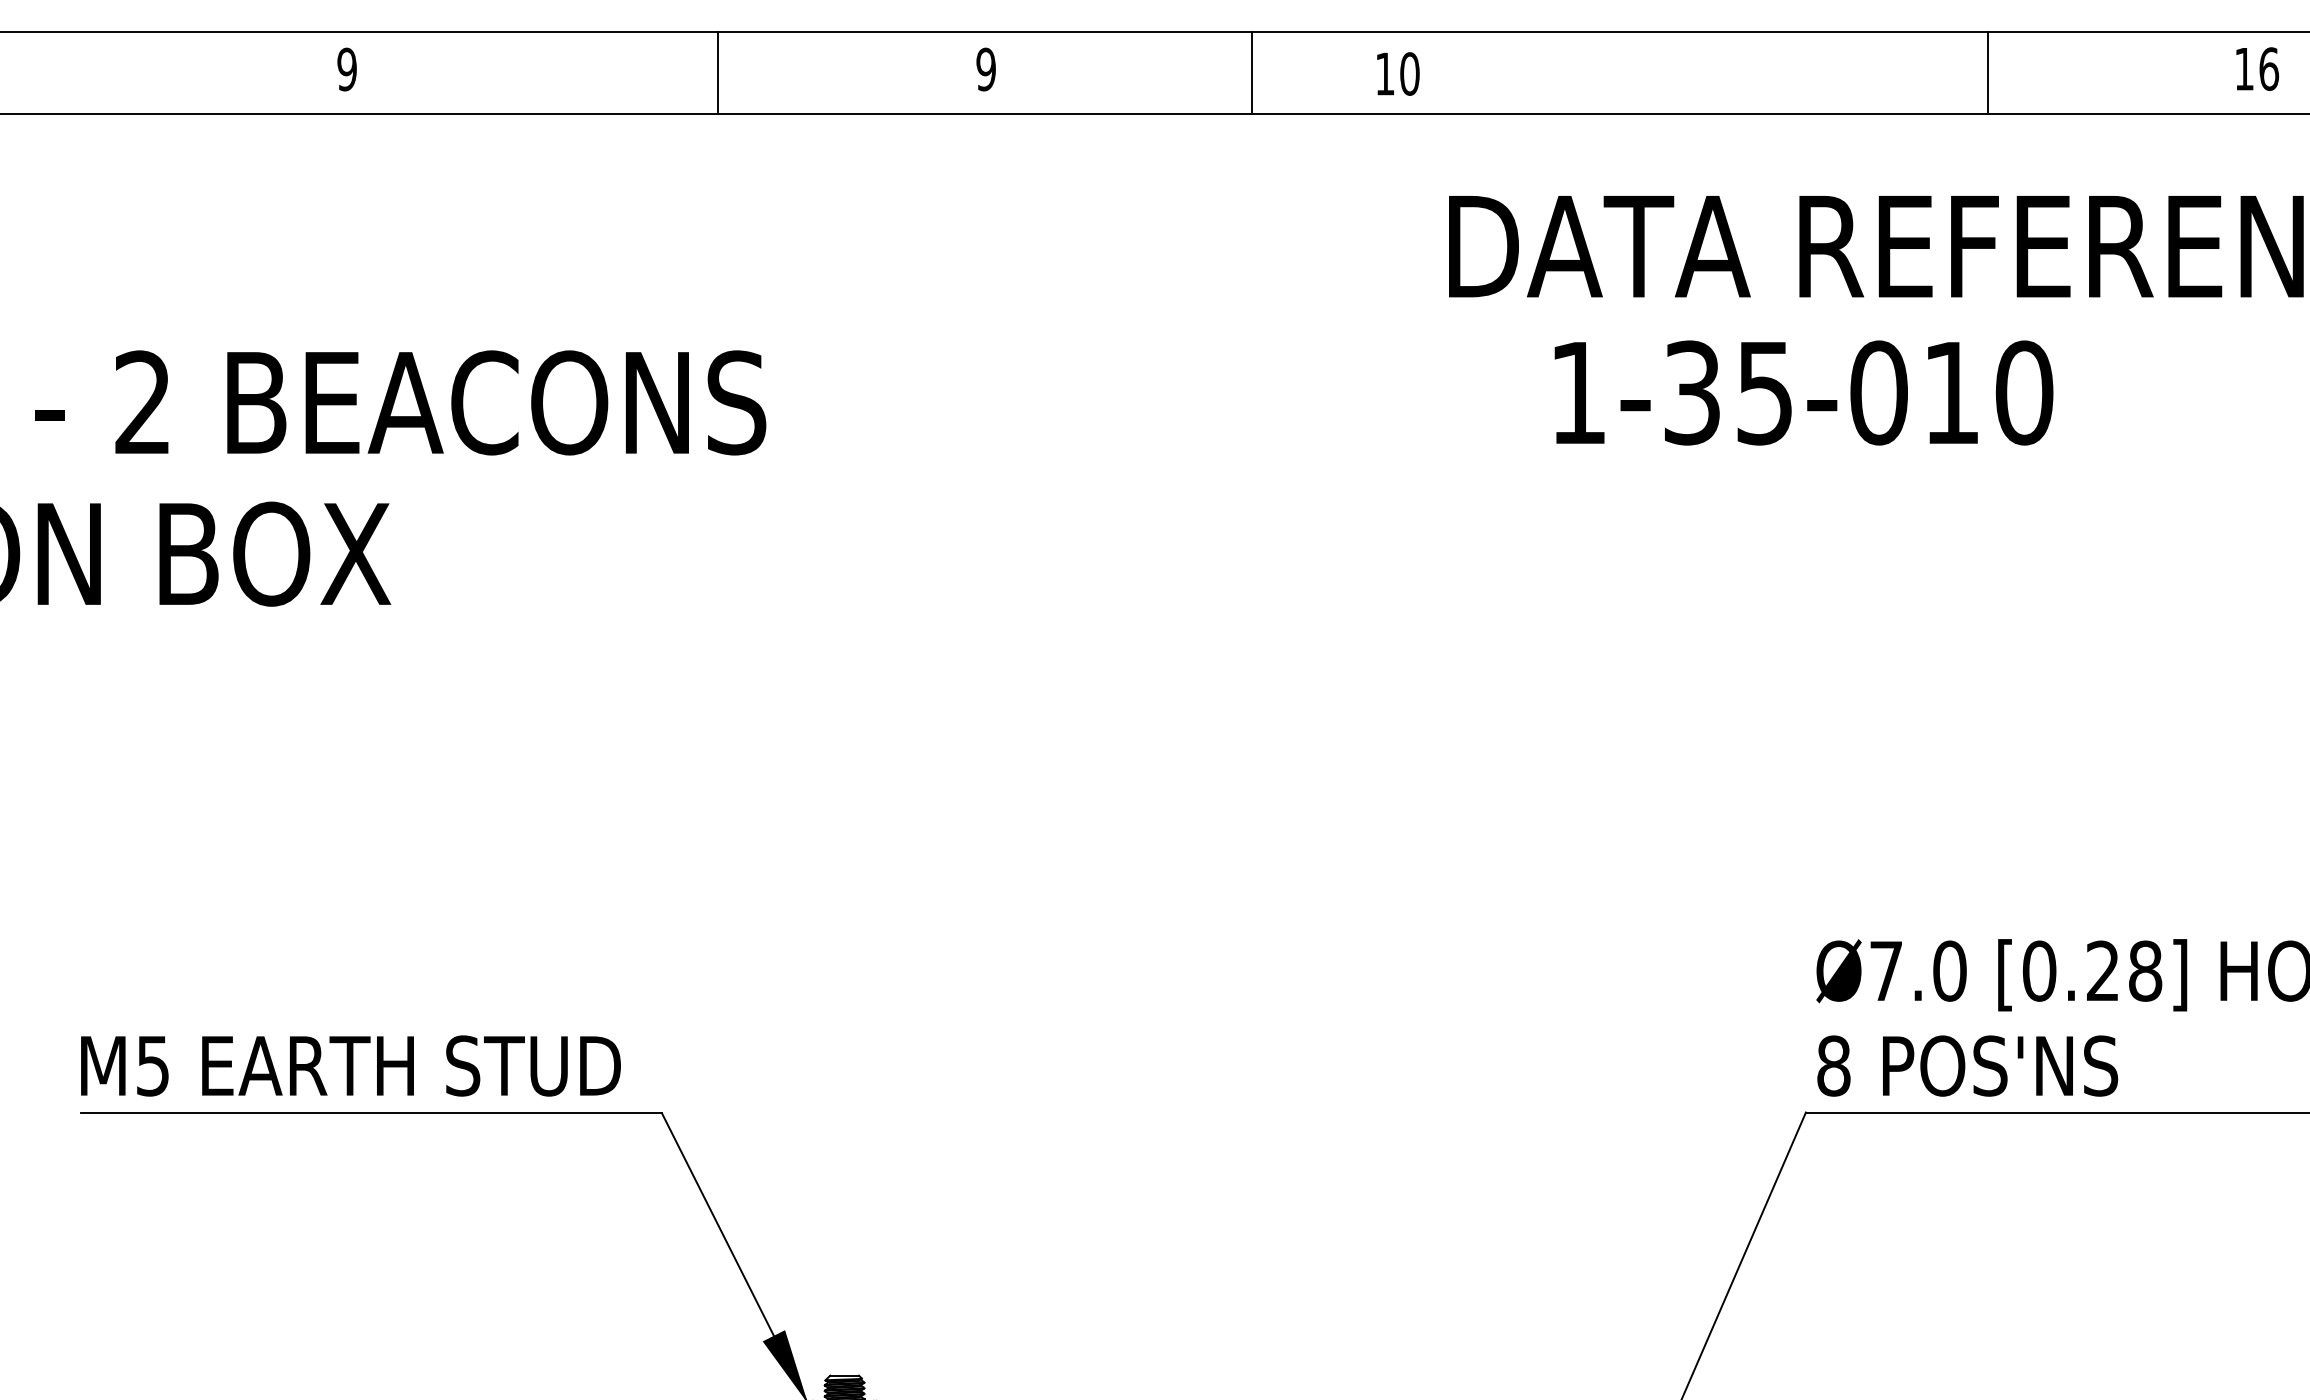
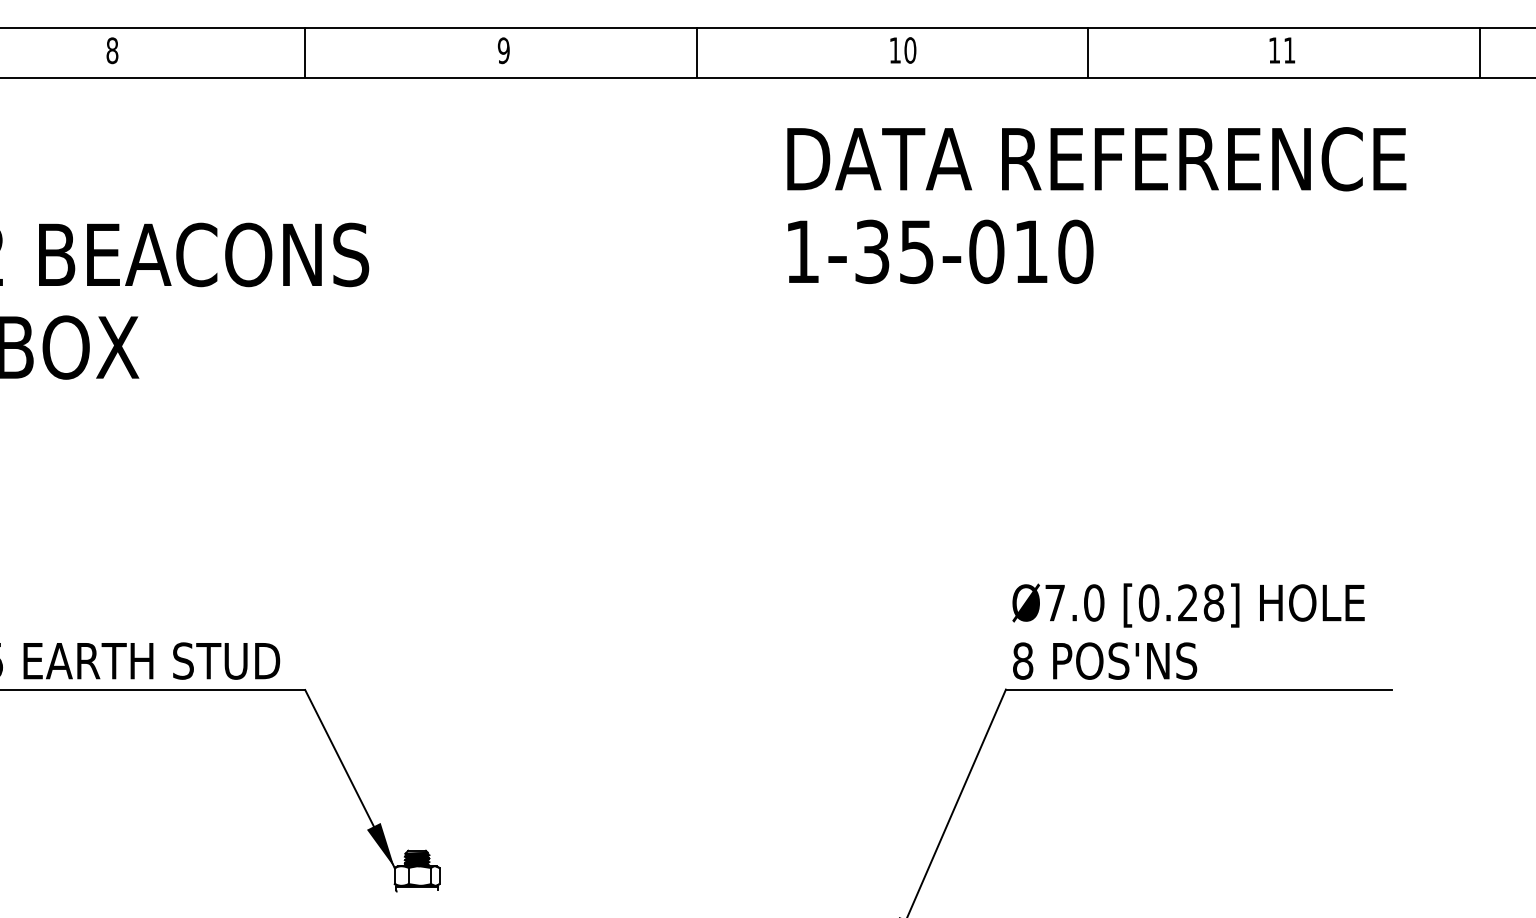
text: (347, 69) -> (112, 50), 9 -> 8
text: (2268, 69) -> (1289, 50), 16 -> 11
line: (717, 70) -> (305, 51), moved
line: (1251, 70) -> (696, 51), moved
line: (1988, 70) -> (1088, 51), moved
text: (1398, 74) -> (903, 50), moved
text: (1803, 392) -> (940, 251), moved

